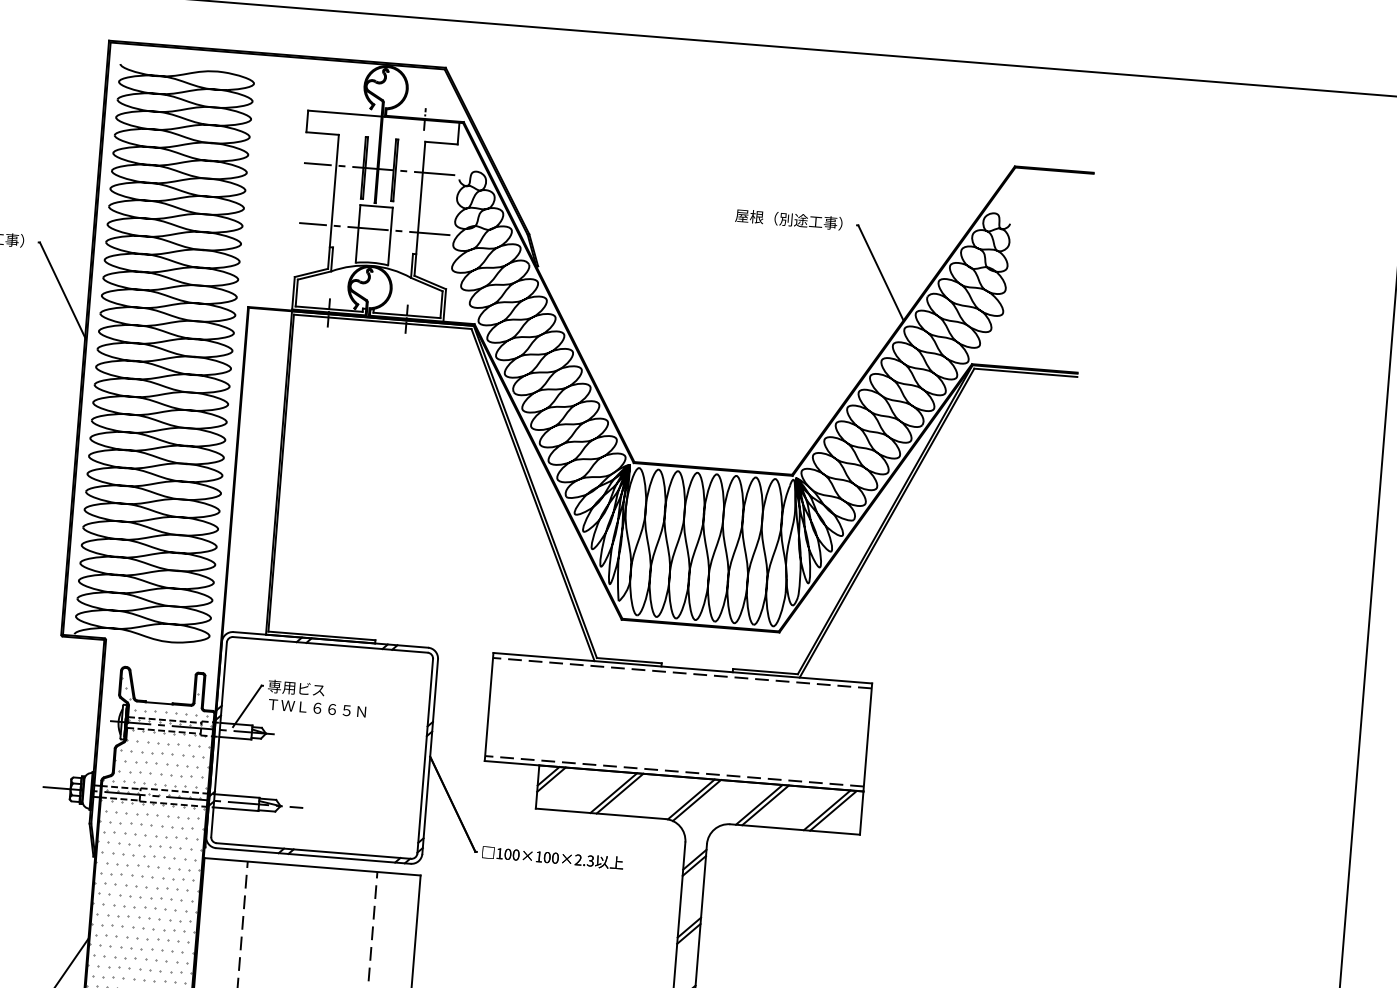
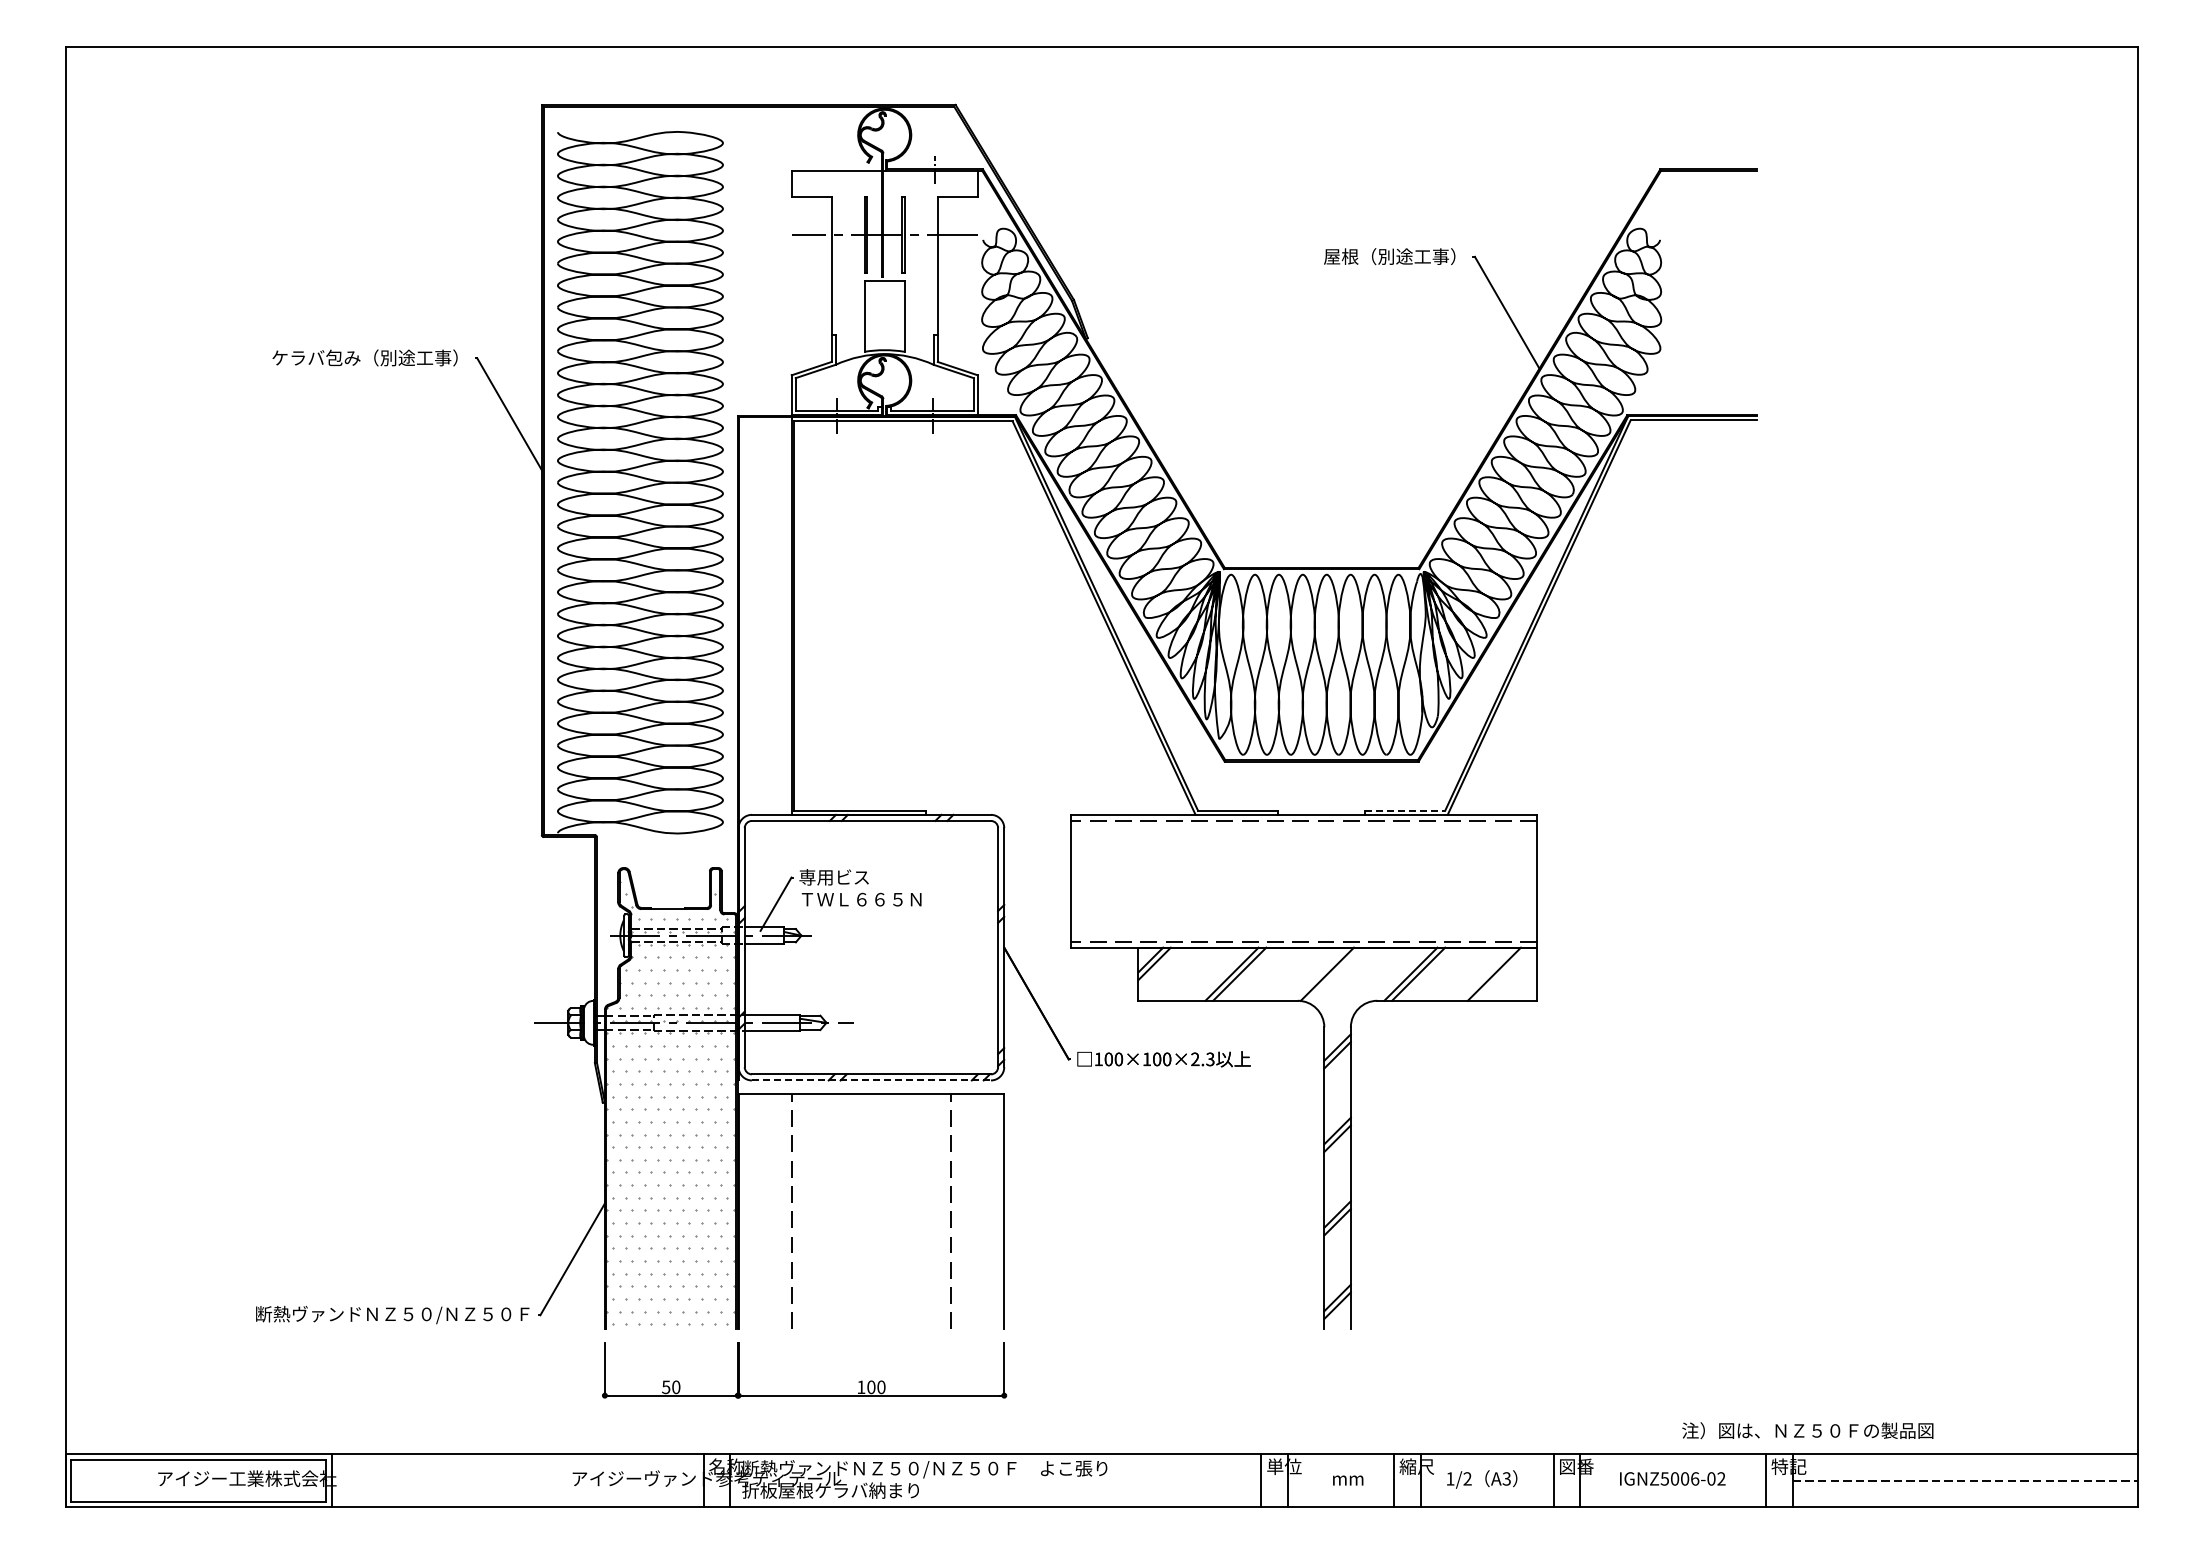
line: (374, 228) -> (884, 308), removed
line: (765, 671) -> (1405, 810), solid -> dashed
line: (696, 800) -> (1333, 974), removed
line: (833, 810) -> (1501, 973), removed
line: (313, 856) -> (871, 1080), solid -> dashed

